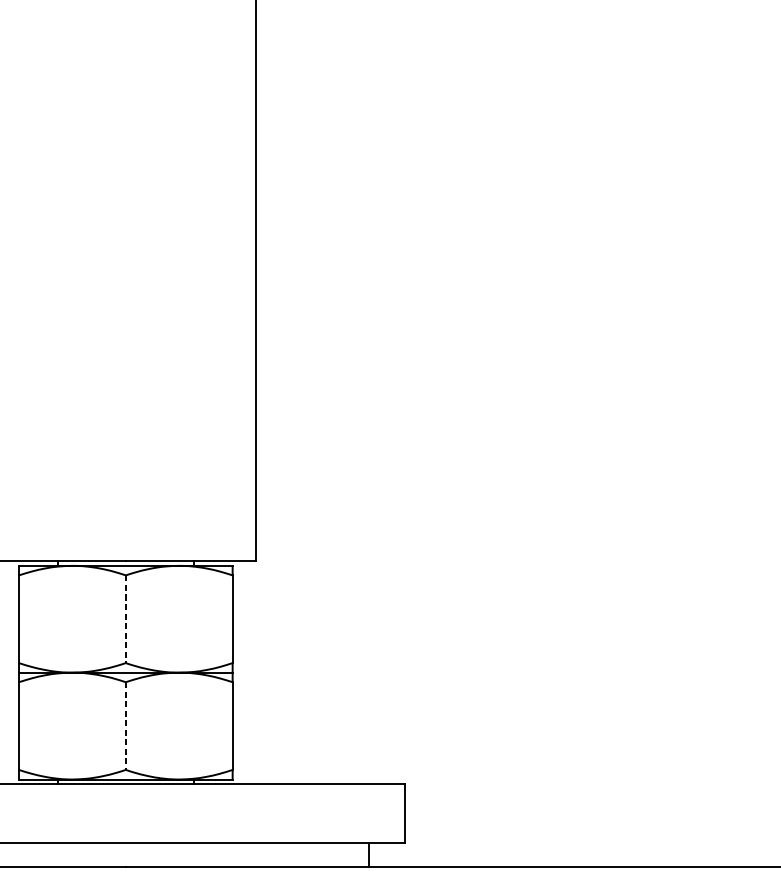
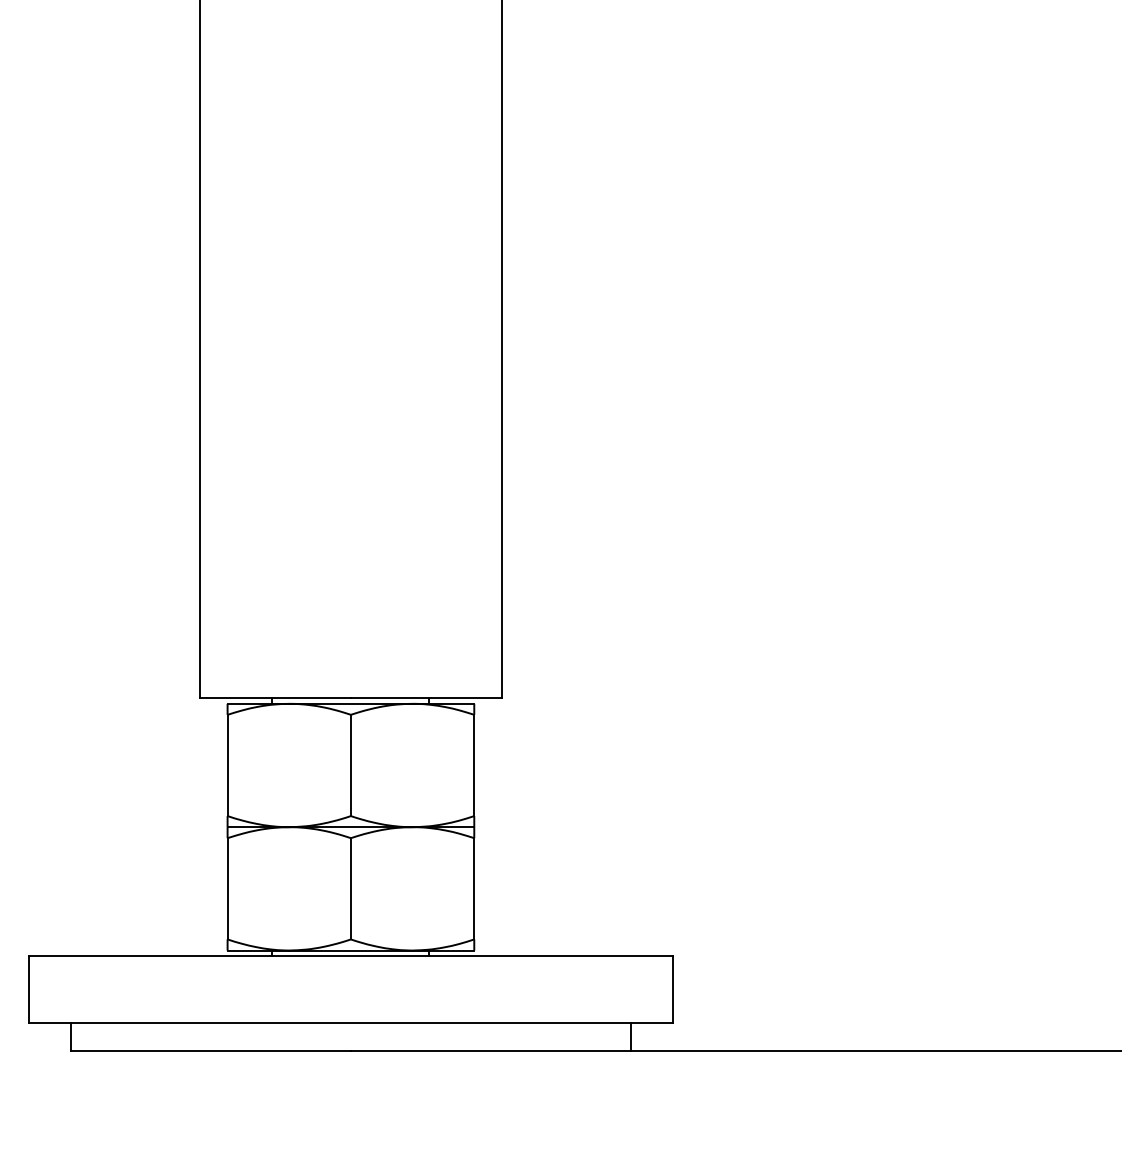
line: (125, 619) -> (350, 765), dashed -> solid
line: (125, 725) -> (350, 888), dashed -> solid

